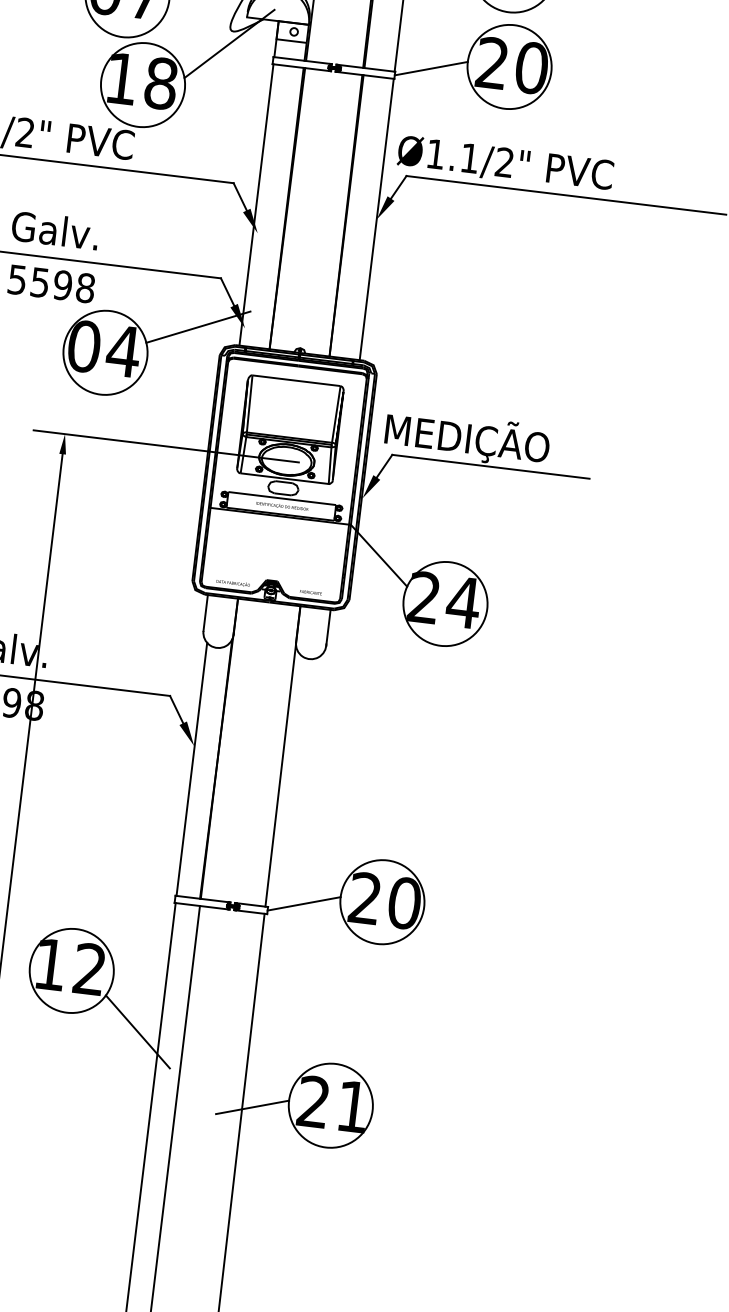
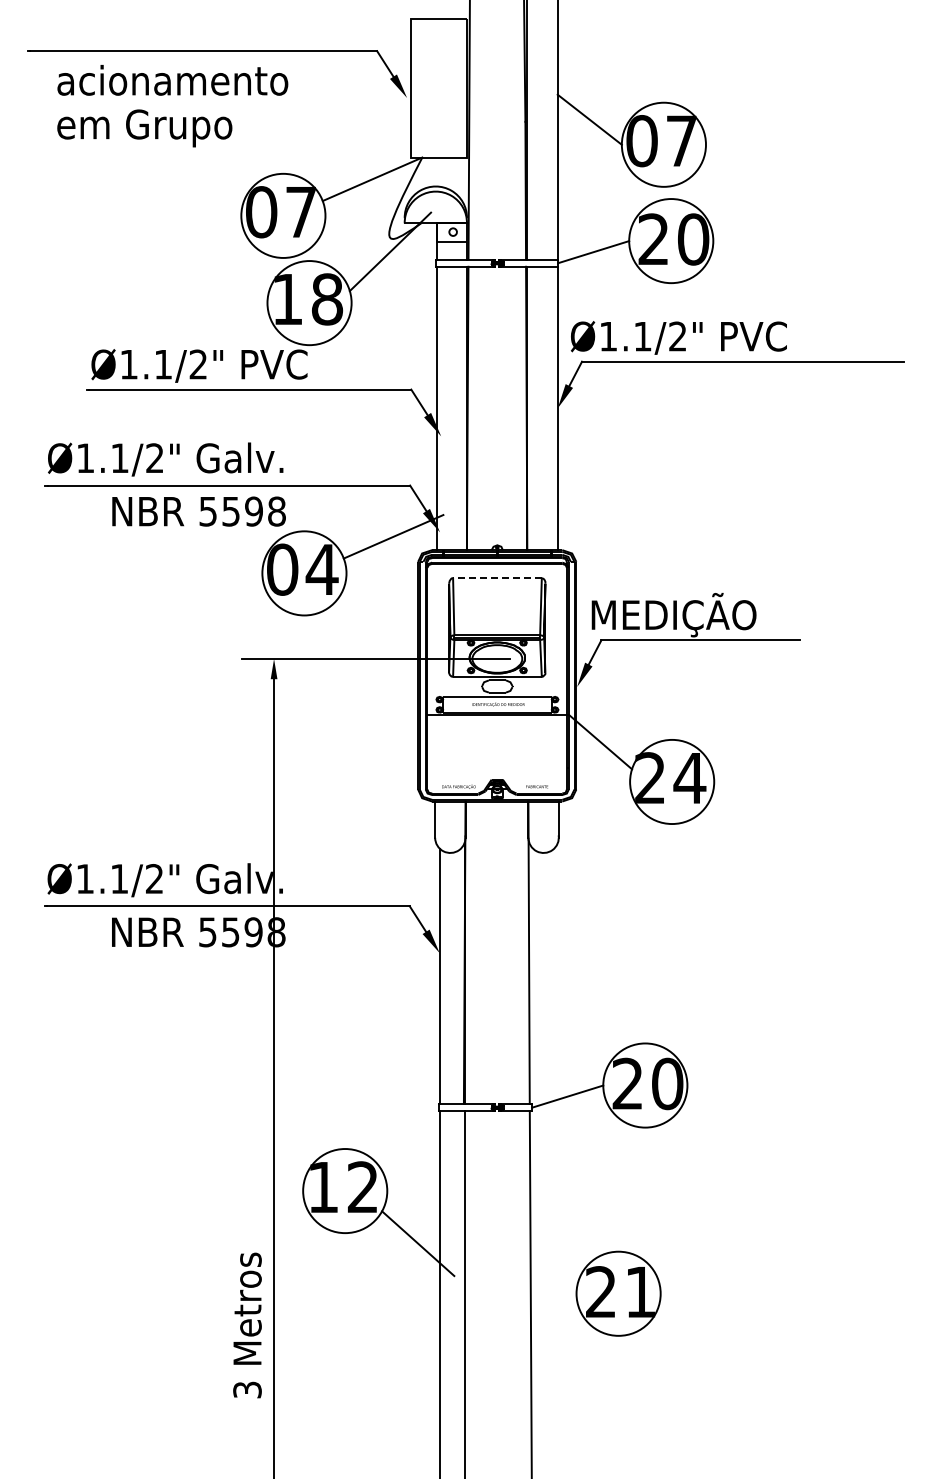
line: (295, 380) -> (496, 578), solid -> dashed
line: (252, 1106) -> (540, 1304), removed

